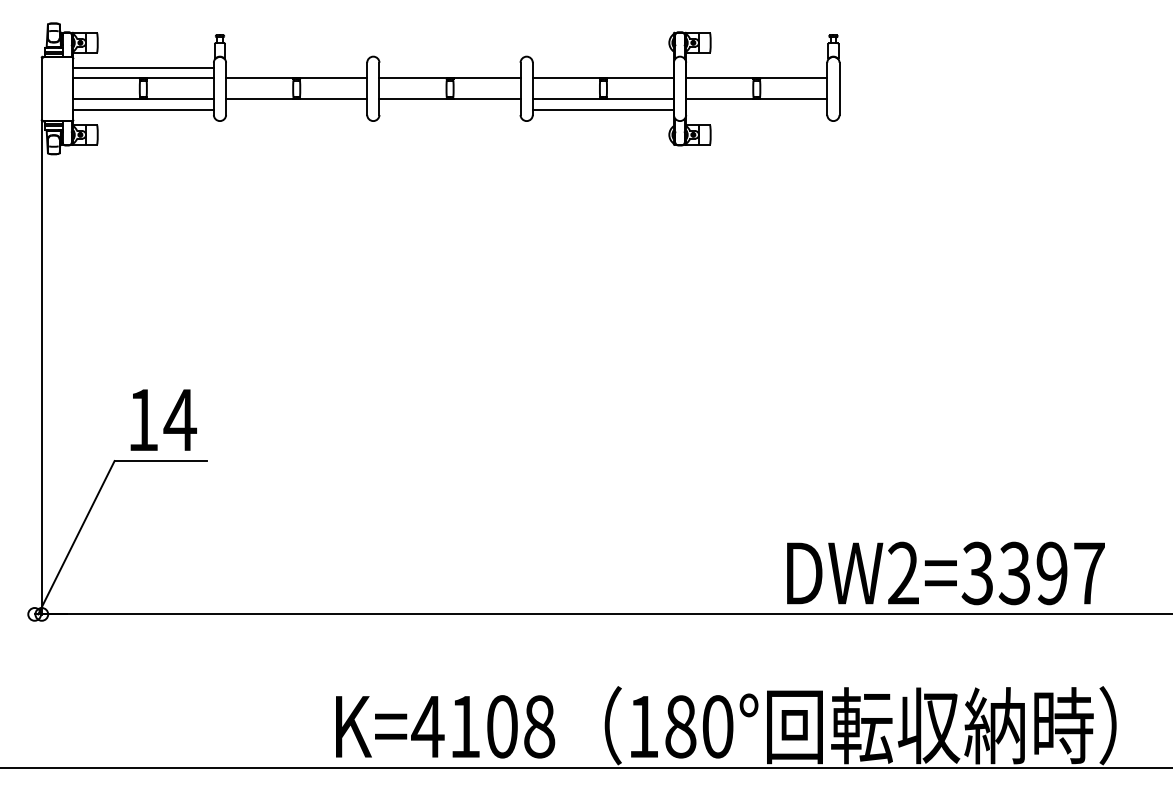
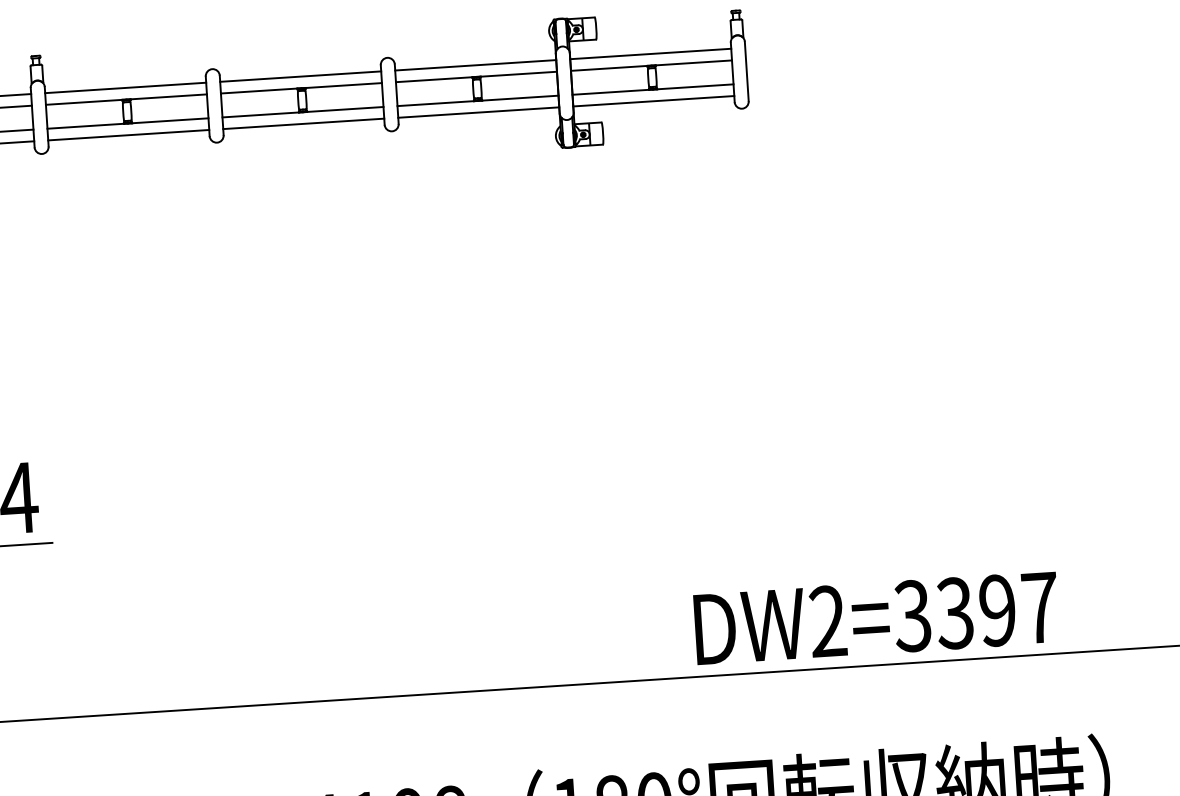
line: (296, 68) -> (125, 88), added
line: (449, 68) -> (300, 77), added
line: (602, 68) -> (474, 65), added
line: (756, 68) -> (650, 54), added
line: (296, 109) -> (128, 135), added
line: (449, 109) -> (303, 123), added
line: (756, 109) -> (653, 101), added
text: (945, 573) -> (876, 618), moved

